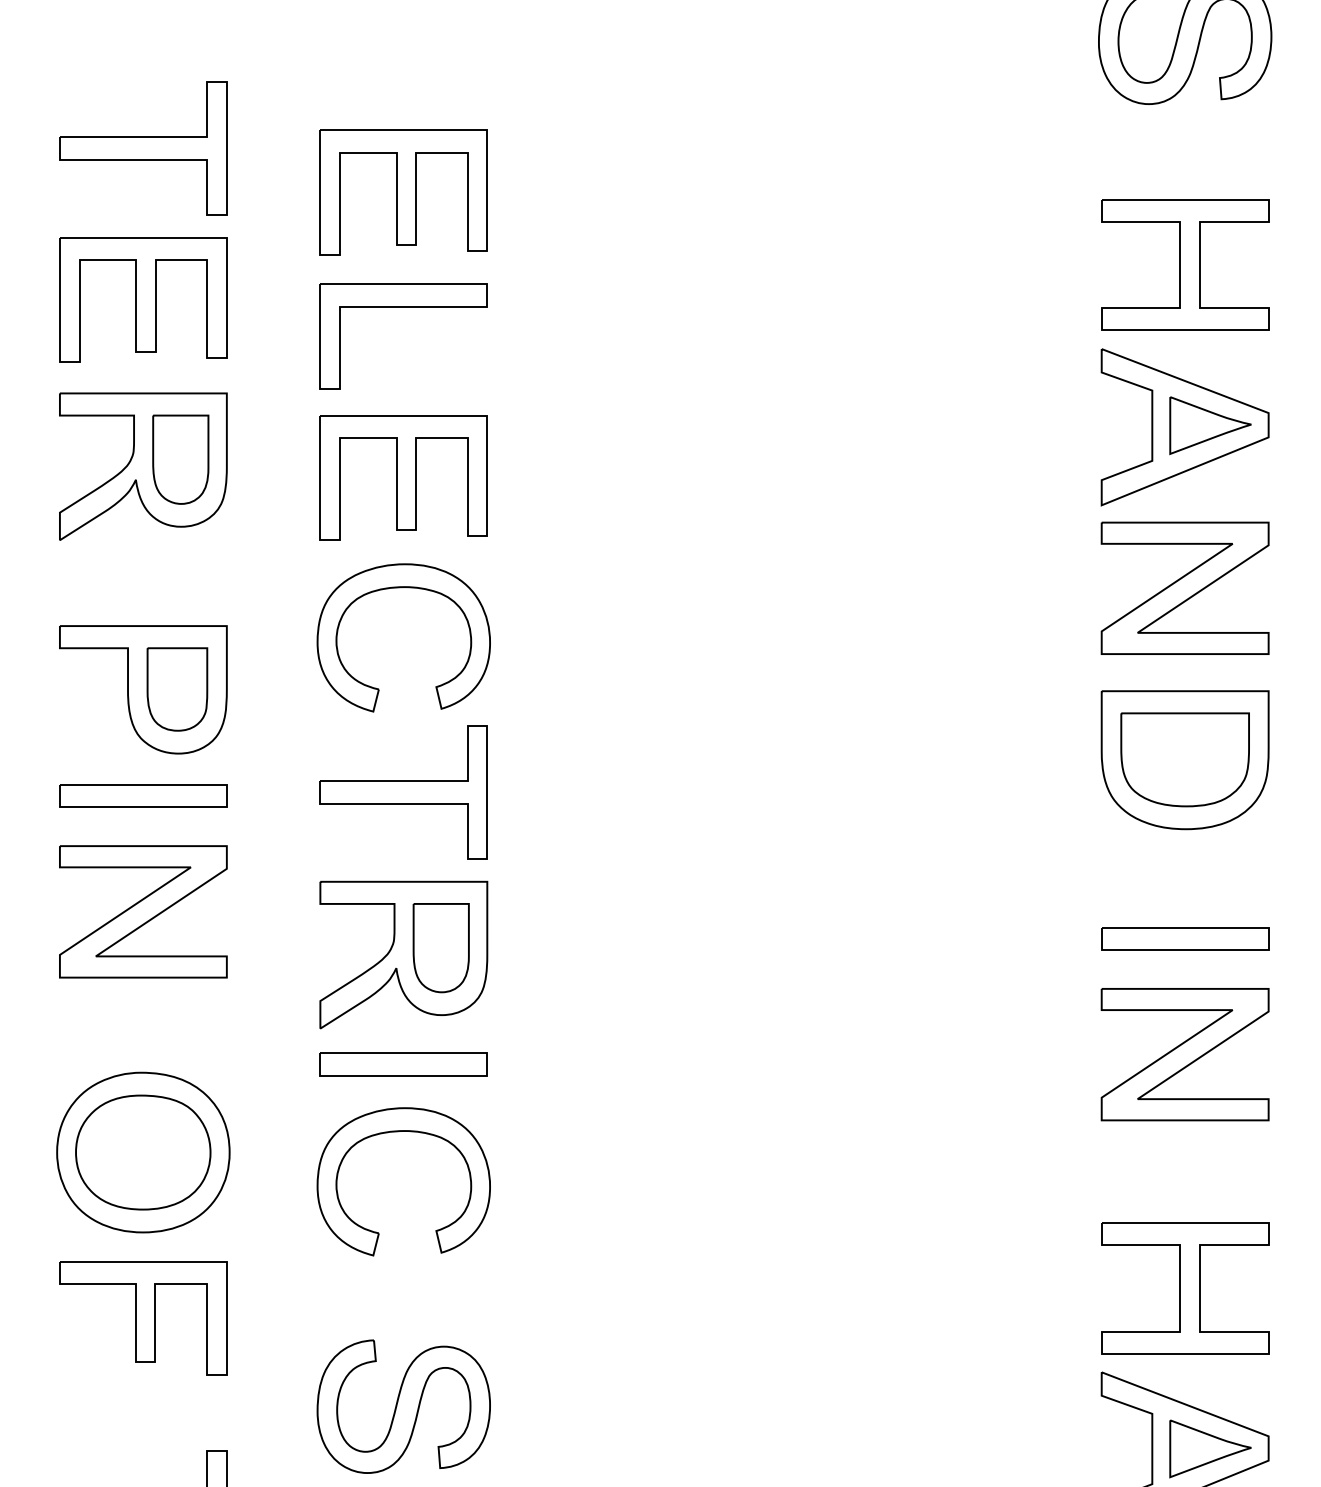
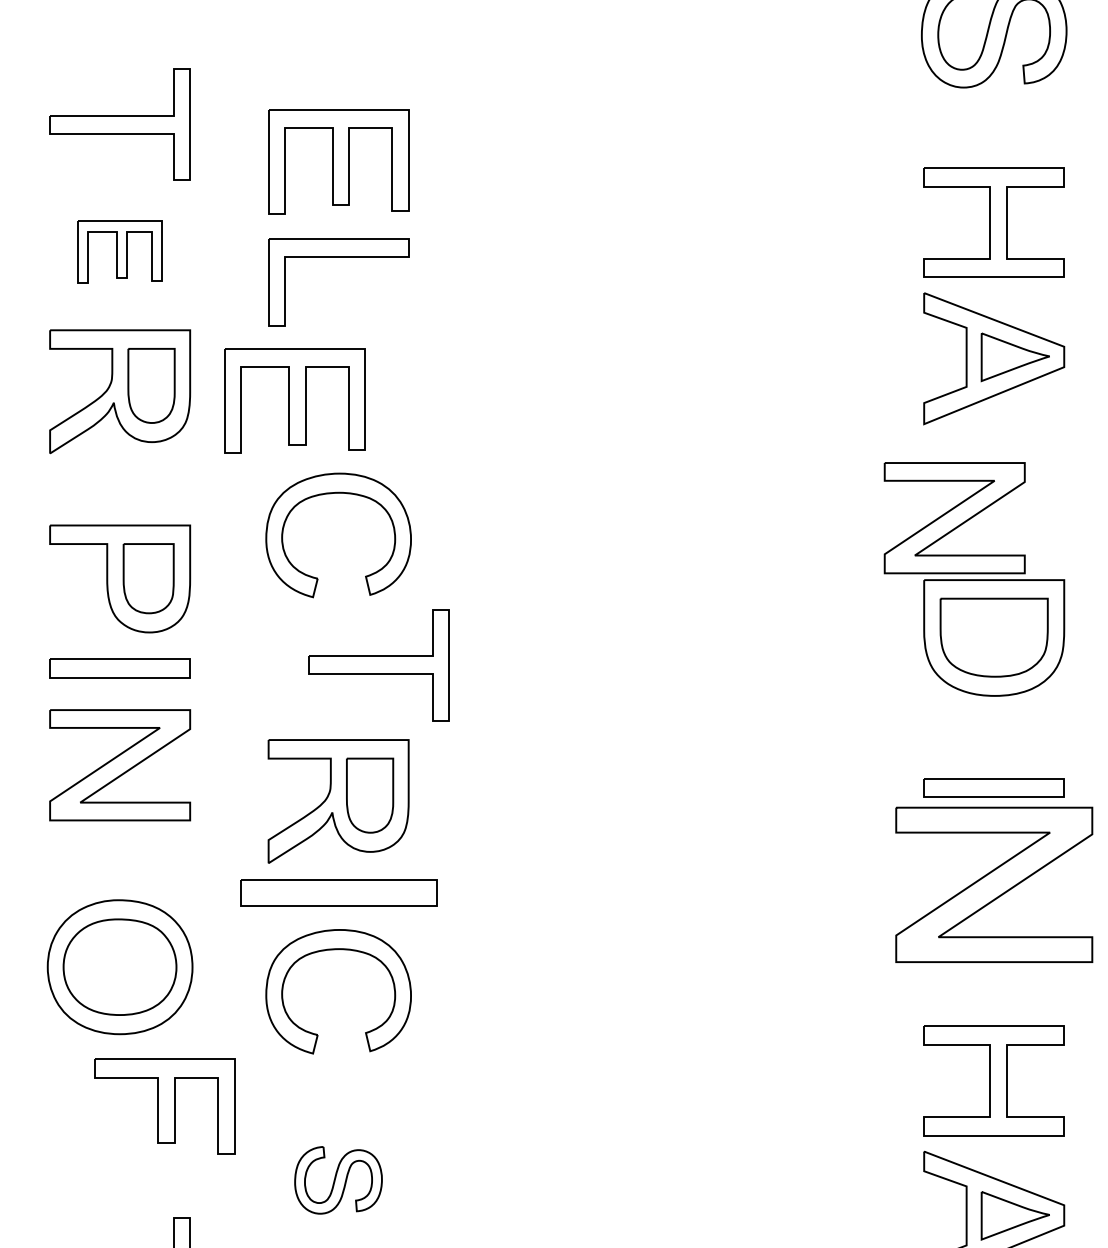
part: (143, 299) -> (120, 251), size x0.6
part: (403, 477) -> (294, 400), moved
part: (1184, 587) -> (954, 517), moved
part: (403, 792) -> (378, 665), moved
part: (1184, 1054) -> (993, 884), size x1.4
part: (403, 1064) -> (338, 893), size x1.4
part: (143, 1318) -> (164, 1106), moved
part: (403, 1406) -> (338, 1180), size x0.6

